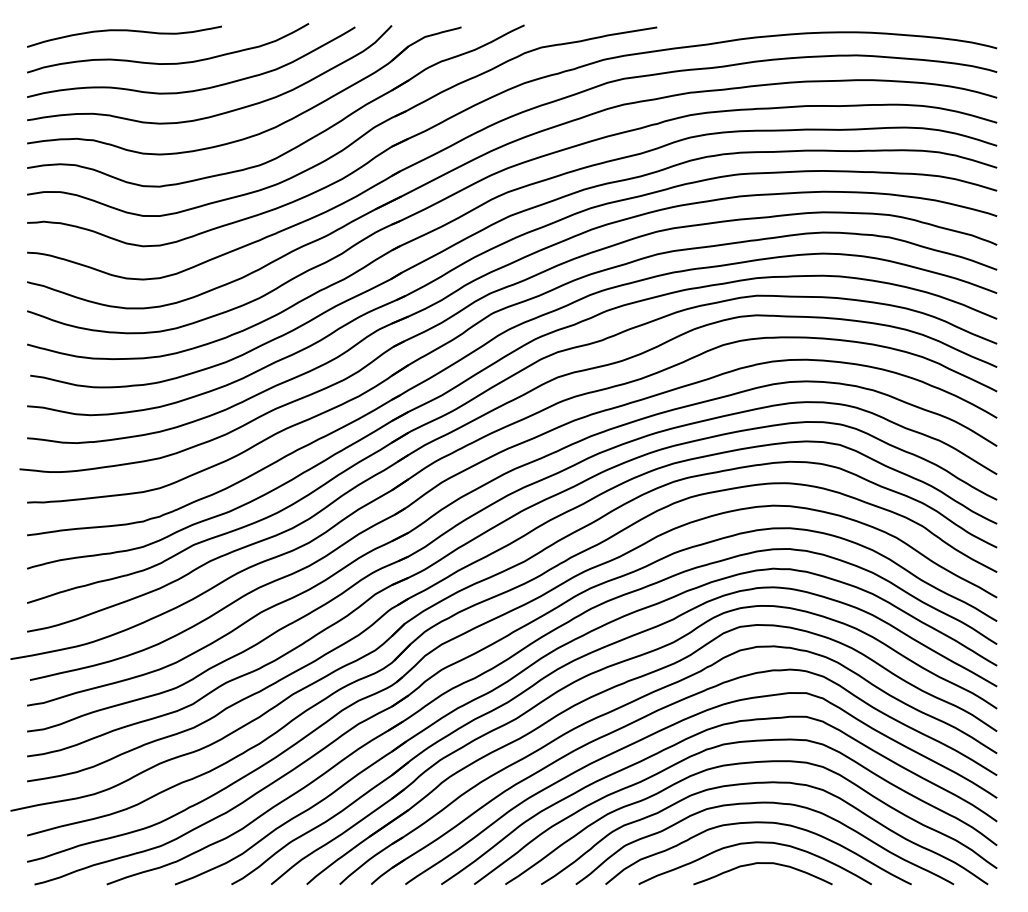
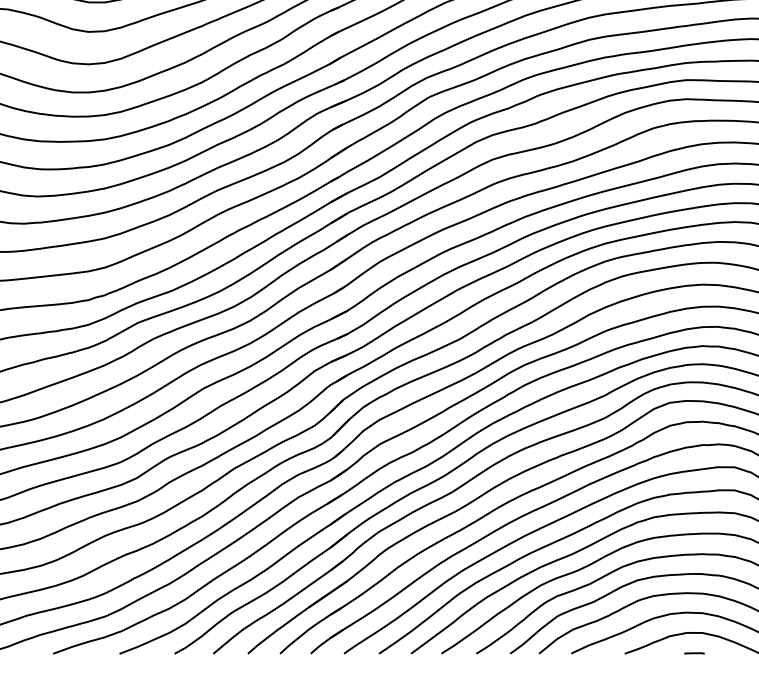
line: (764, 884) -> (693, 653), added

